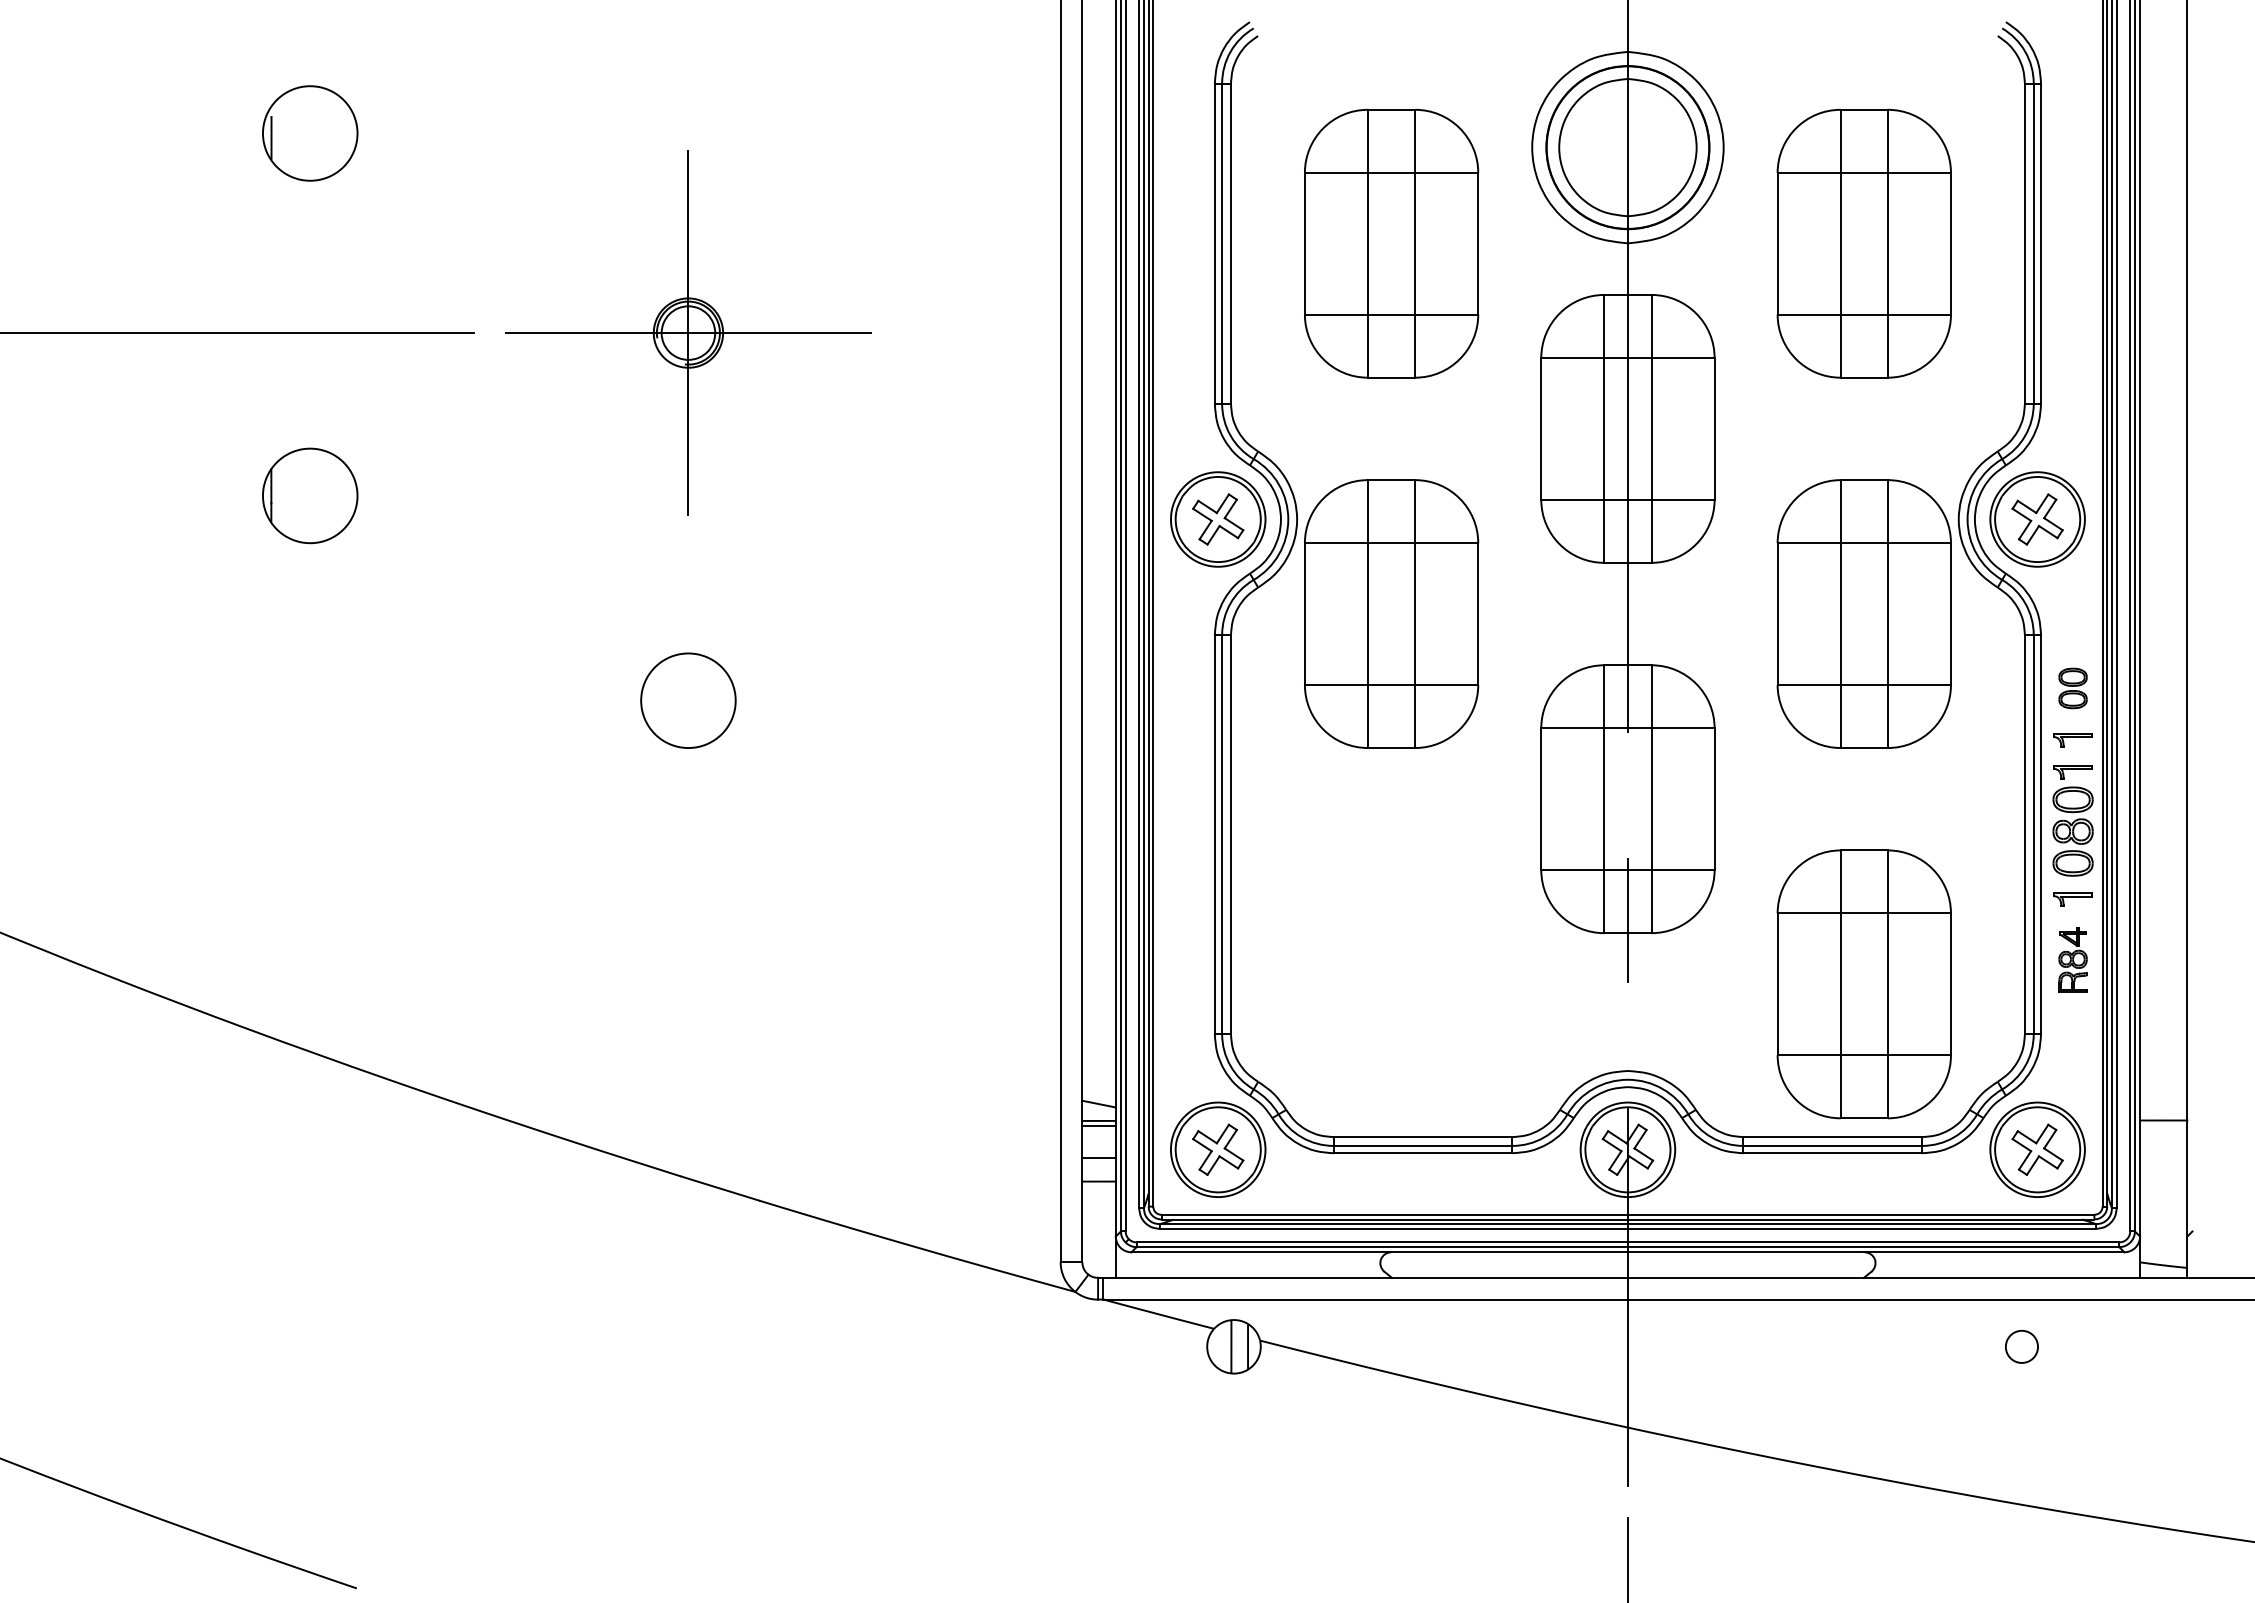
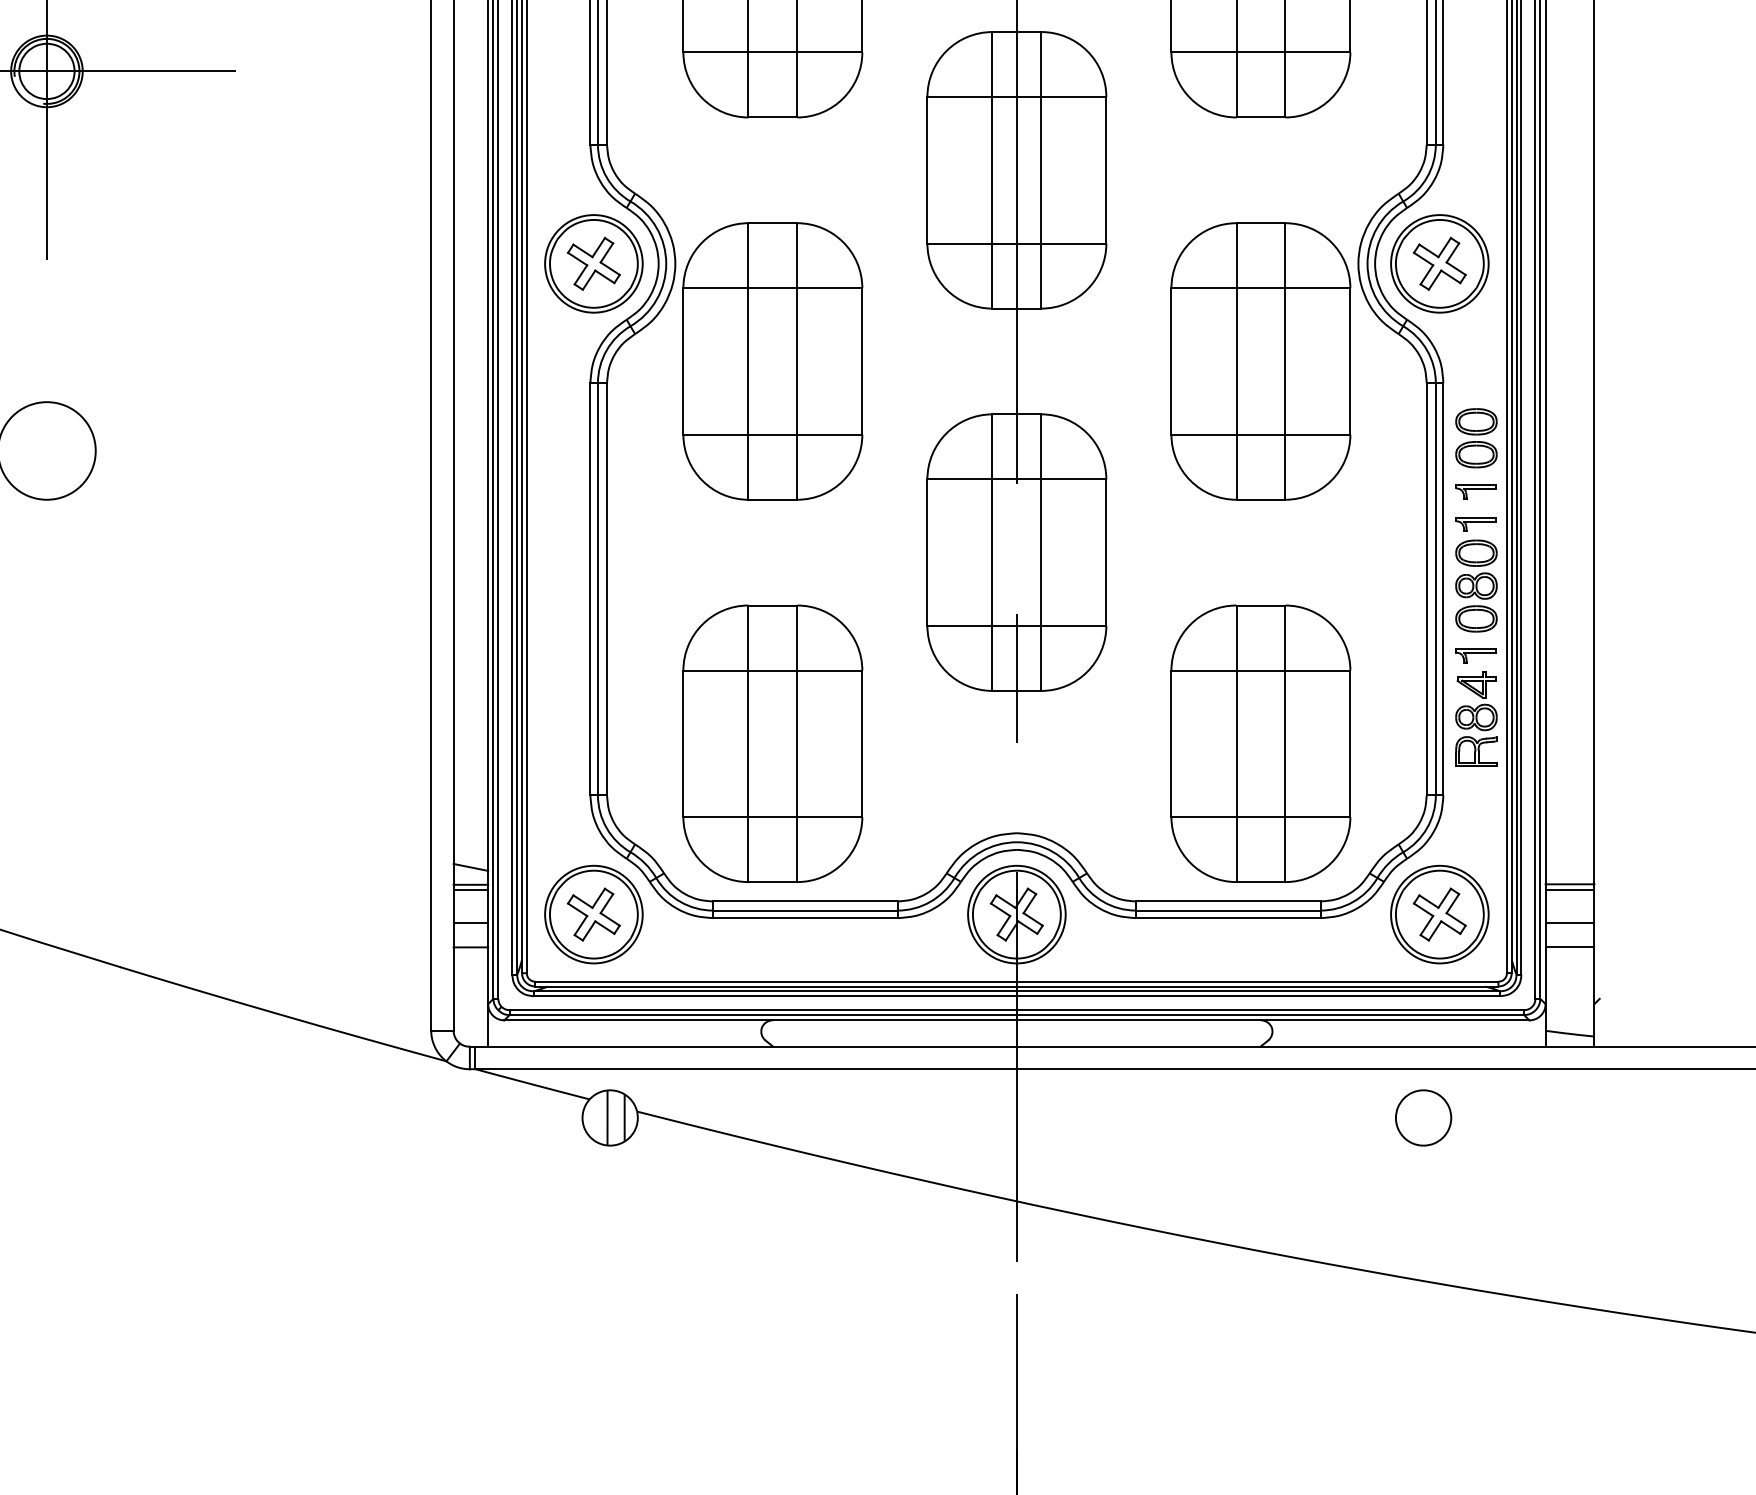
part: (2072, 688) -> (1475, 438), size x1.43
part: (2072, 960) -> (1475, 719), size x1.43
part: (1391, 984) -> (772, 743), added
line: (2163, 1126) -> (1569, 890), added
line: (2163, 1157) -> (1569, 922), added
line: (2163, 1181) -> (1569, 947), added
part: (2021, 1346) -> (1423, 1117), size x1.67

